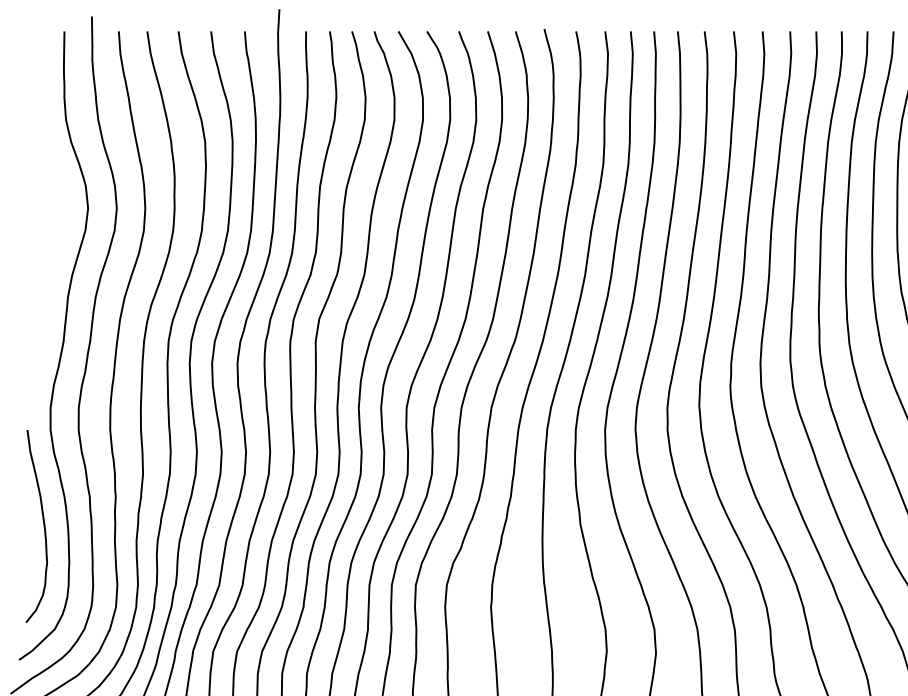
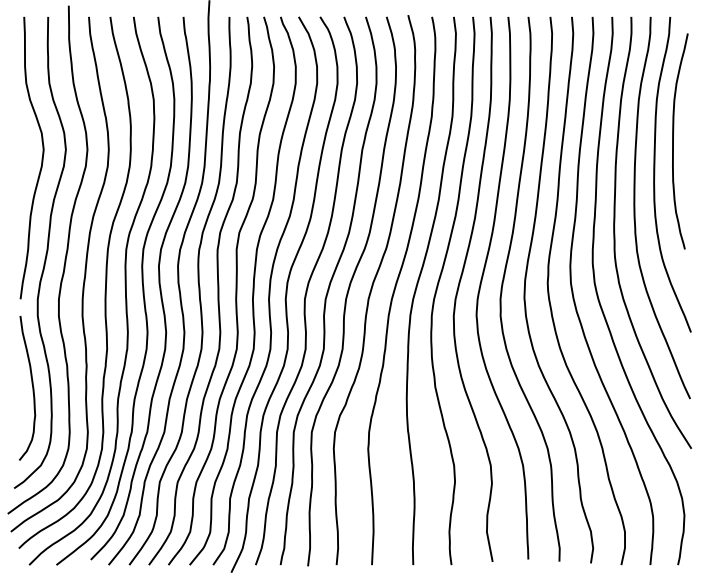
curve: (55, 218) -> (41, 157), added

